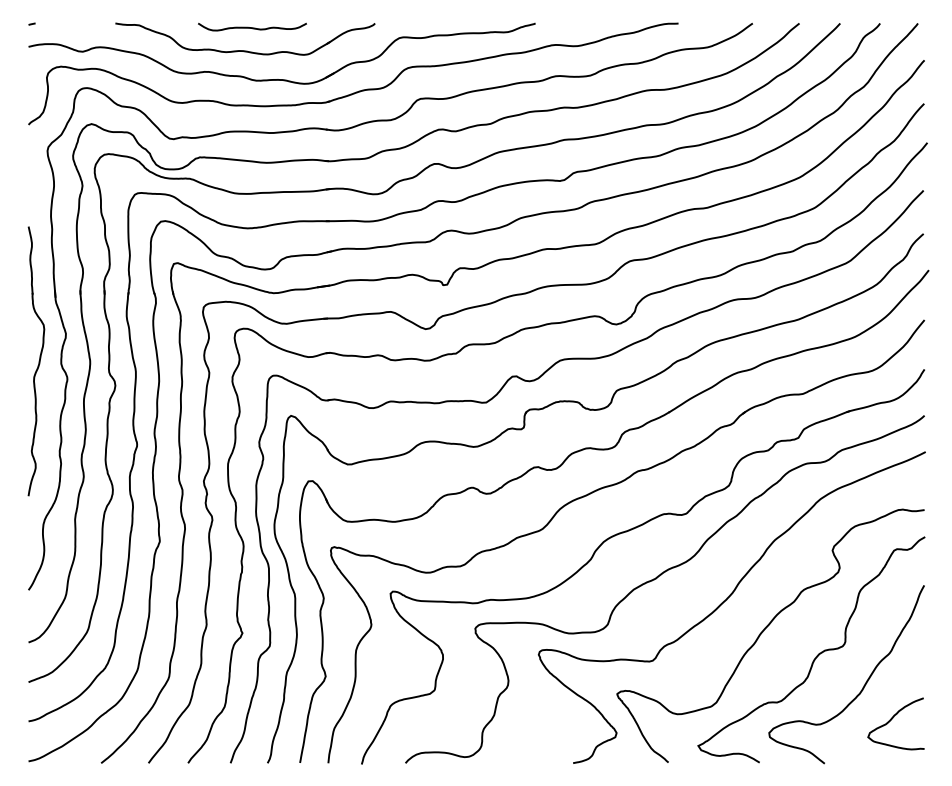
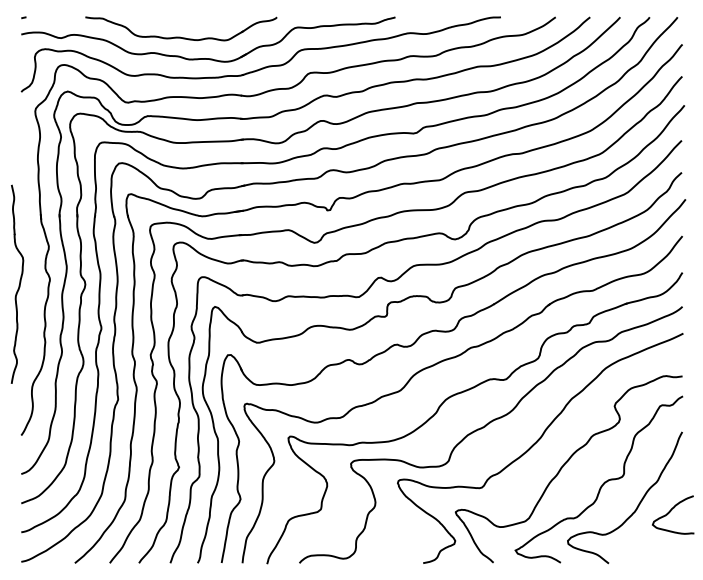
curve: (252, 27) -> (186, 20), removed
part: (36, 361) -> (17, 284), moved
curve: (892, 719) -> (670, 511), moved

